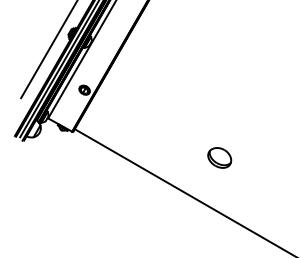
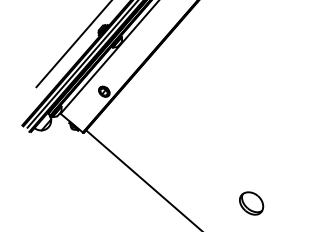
part: (219, 157) -> (251, 202), moved

